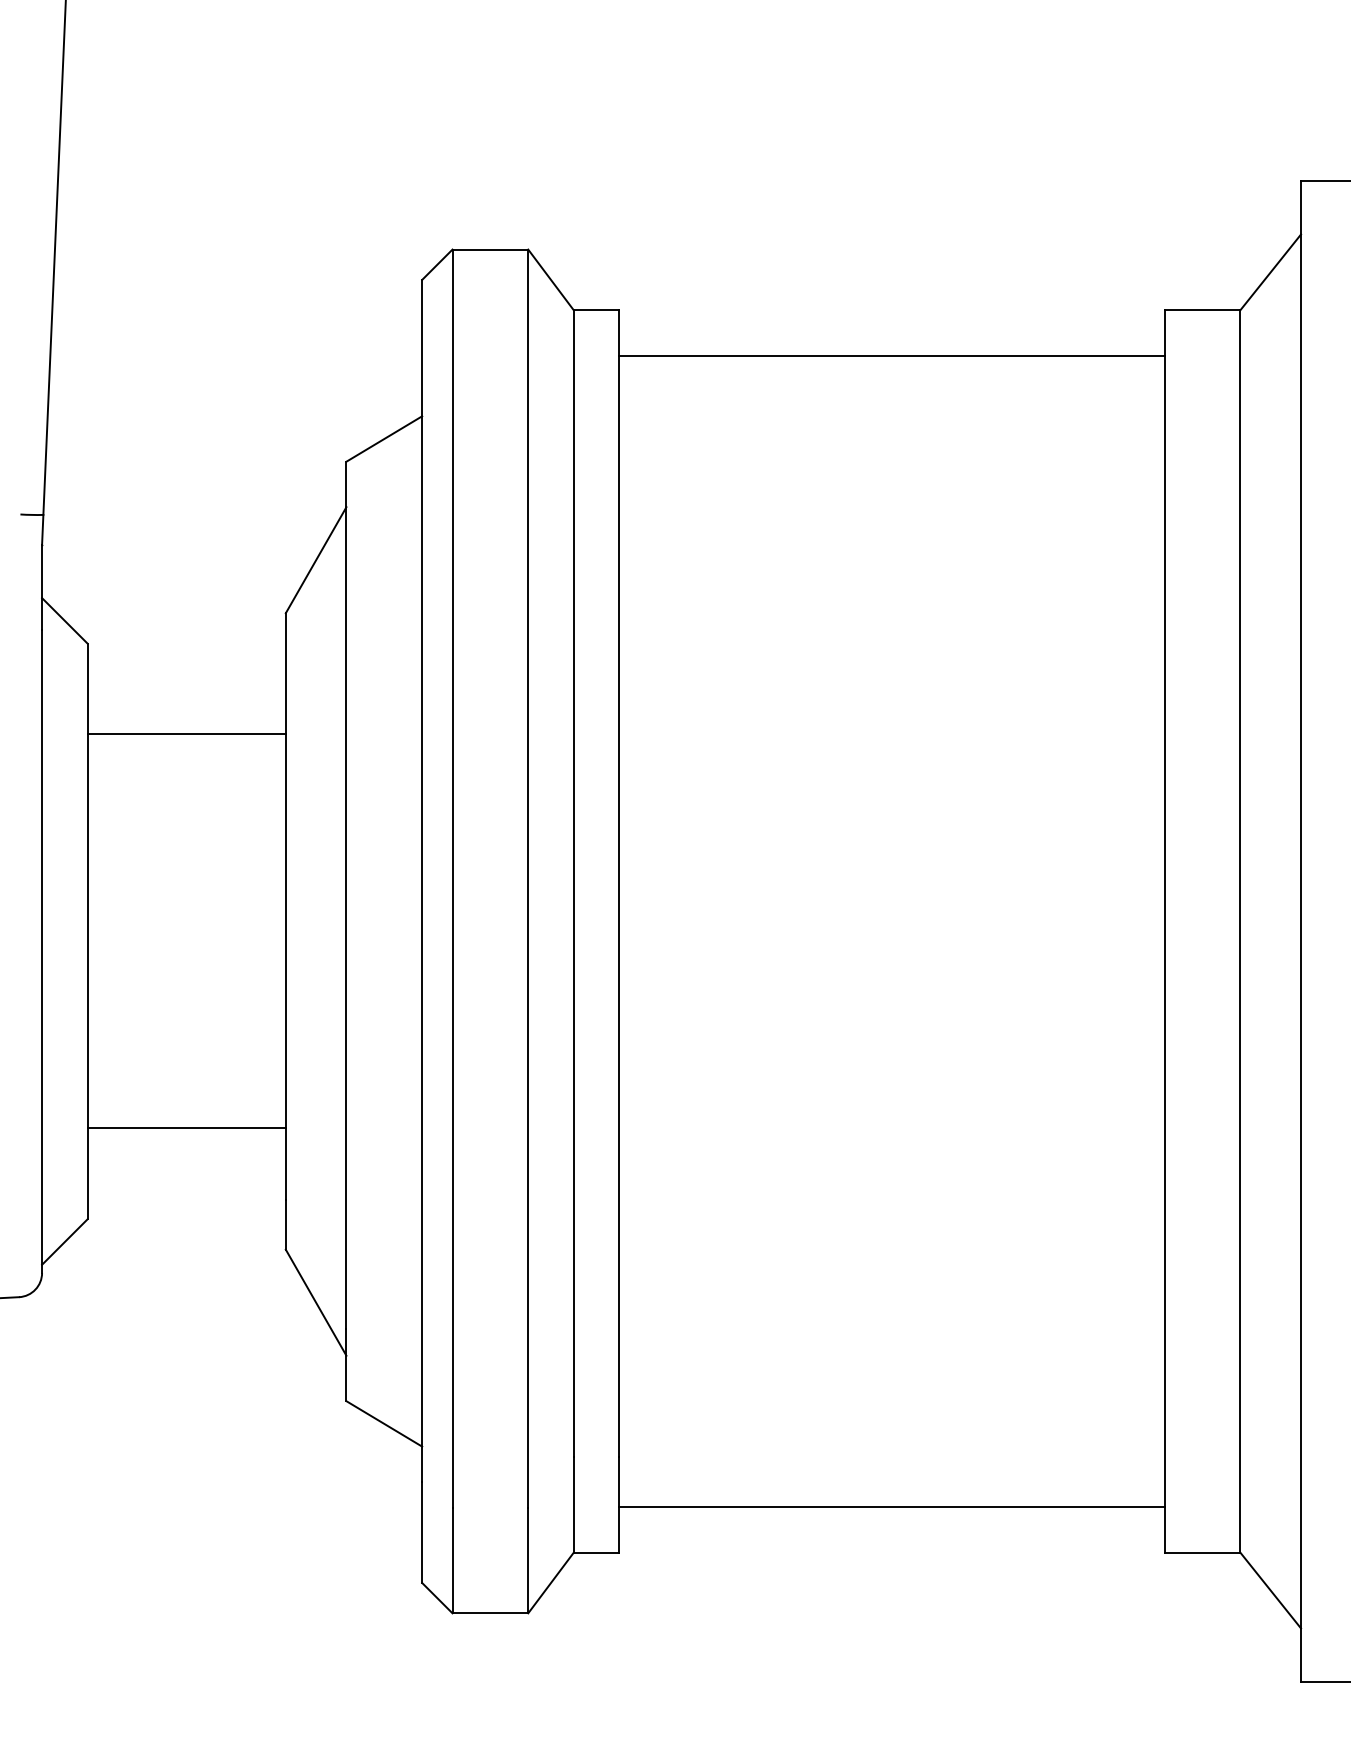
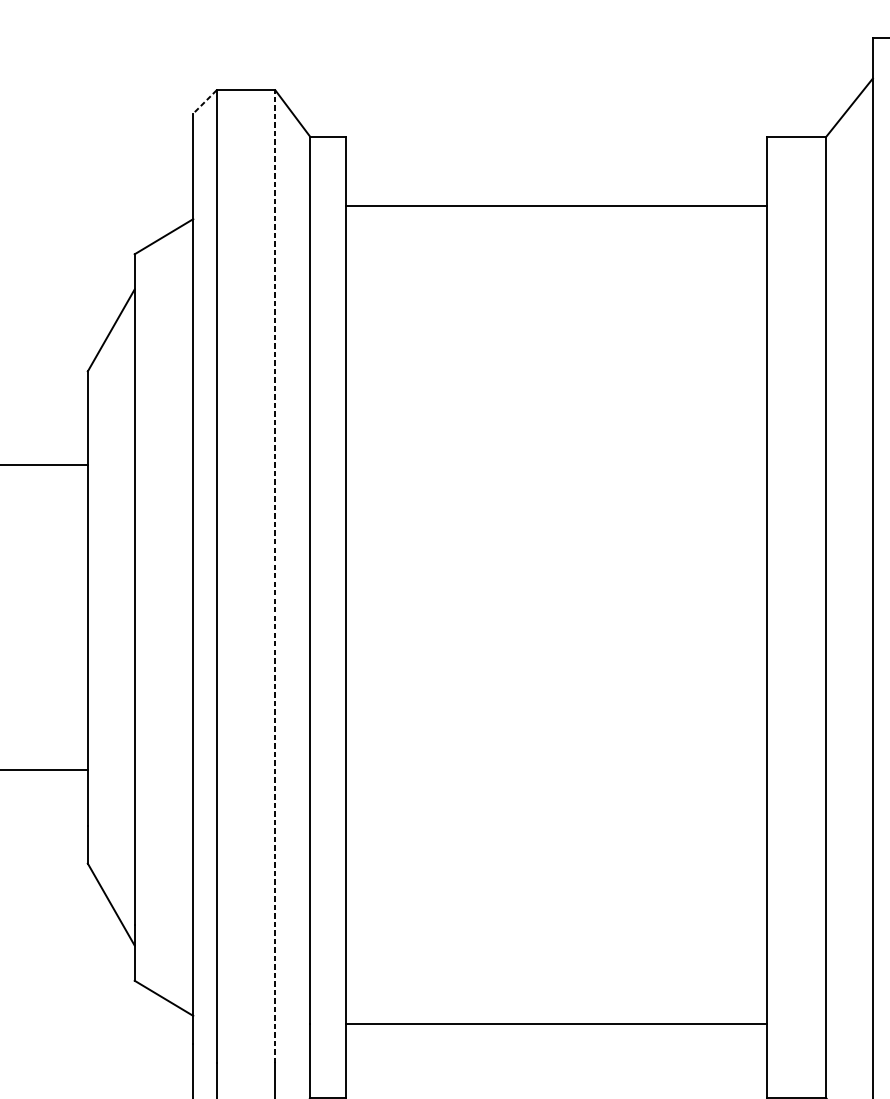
line: (437, 265) -> (205, 102), solid -> dashed
line: (891, 355) -> (556, 206), moved
line: (528, 878) -> (275, 576), solid -> dashed
line: (891, 1507) -> (556, 1024), moved

